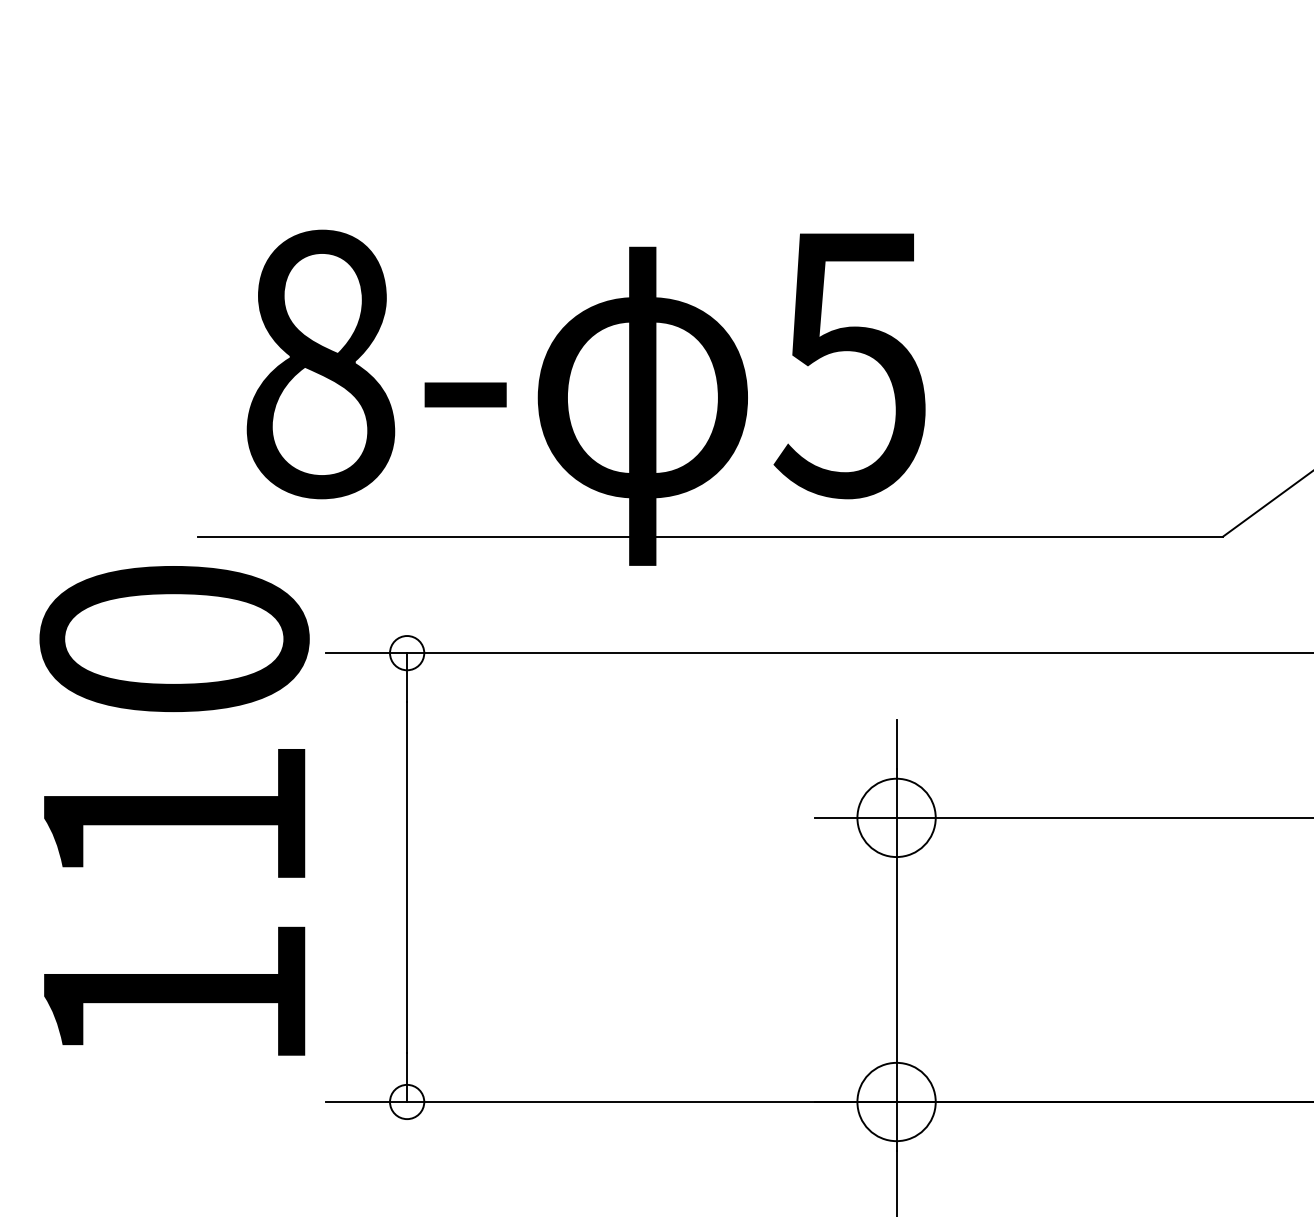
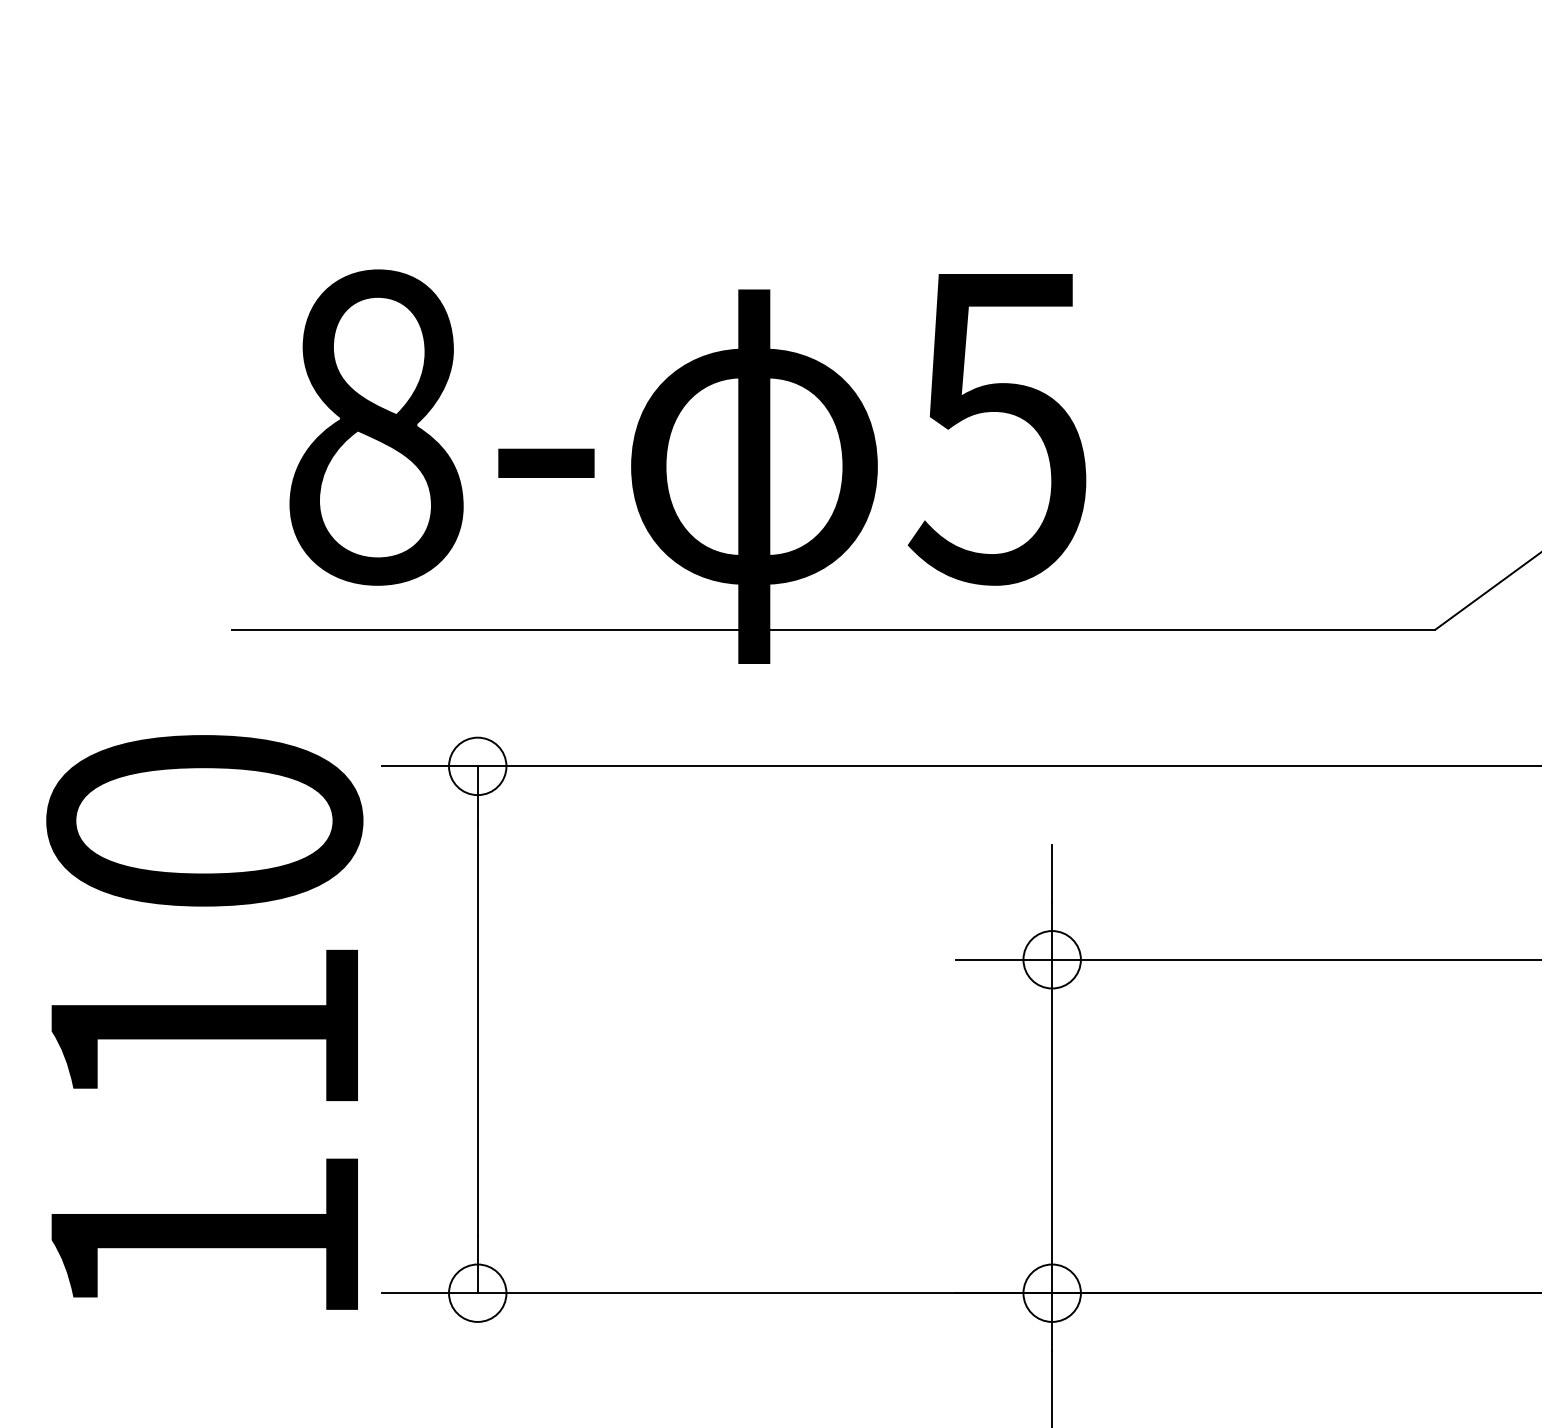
circle: (406, 653) -> (477, 766), size x1.43
text: (174, 810) -> (204, 1022), moved
circle: (895, 817) -> (1051, 959), size x0.62
circle: (406, 1101) -> (477, 1292), size x1.43
circle: (895, 1101) -> (1051, 1292), size x0.62

